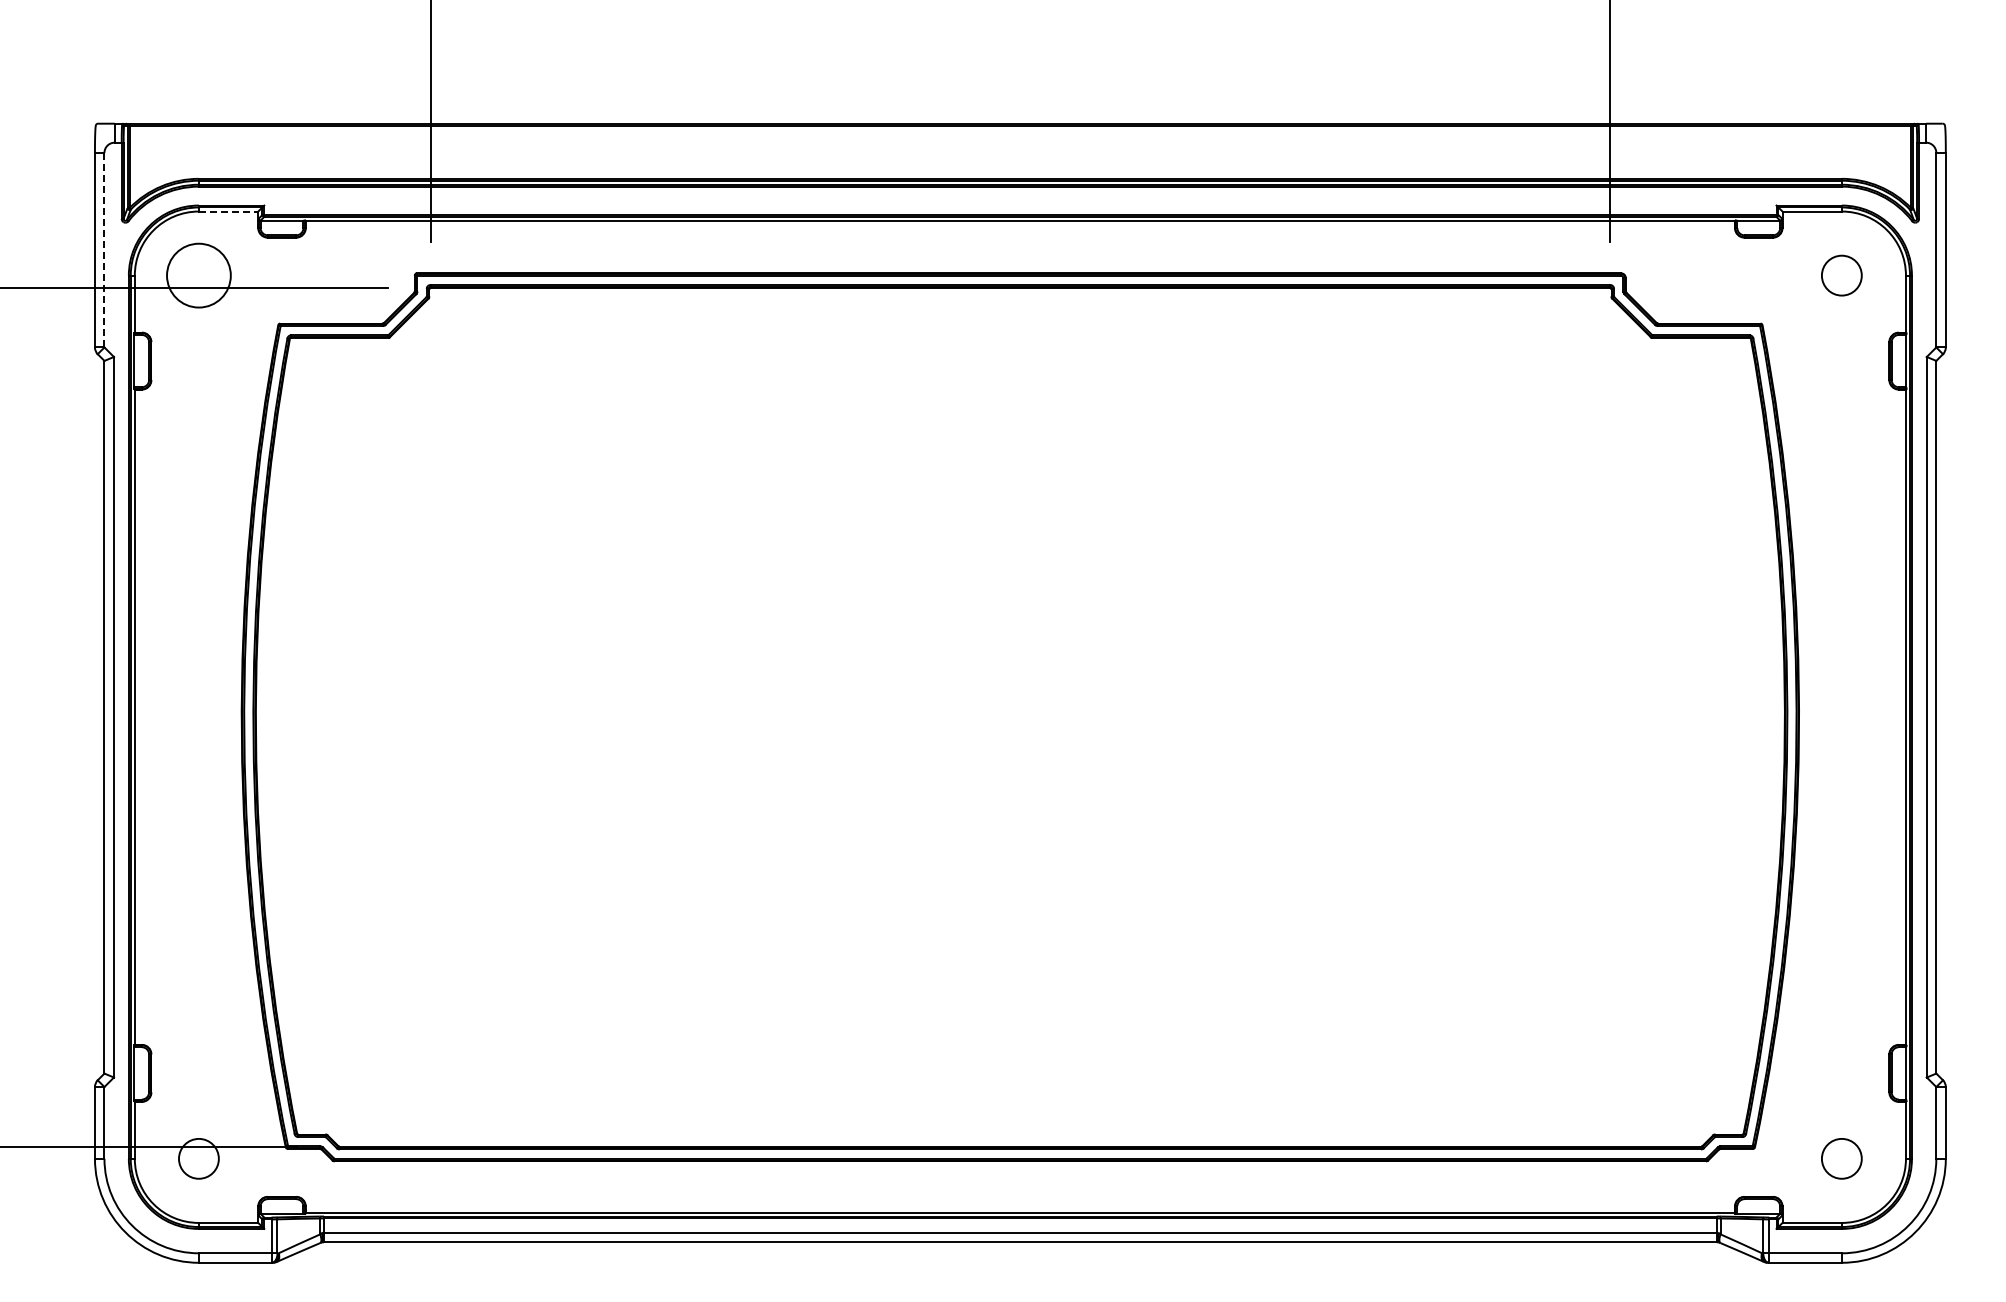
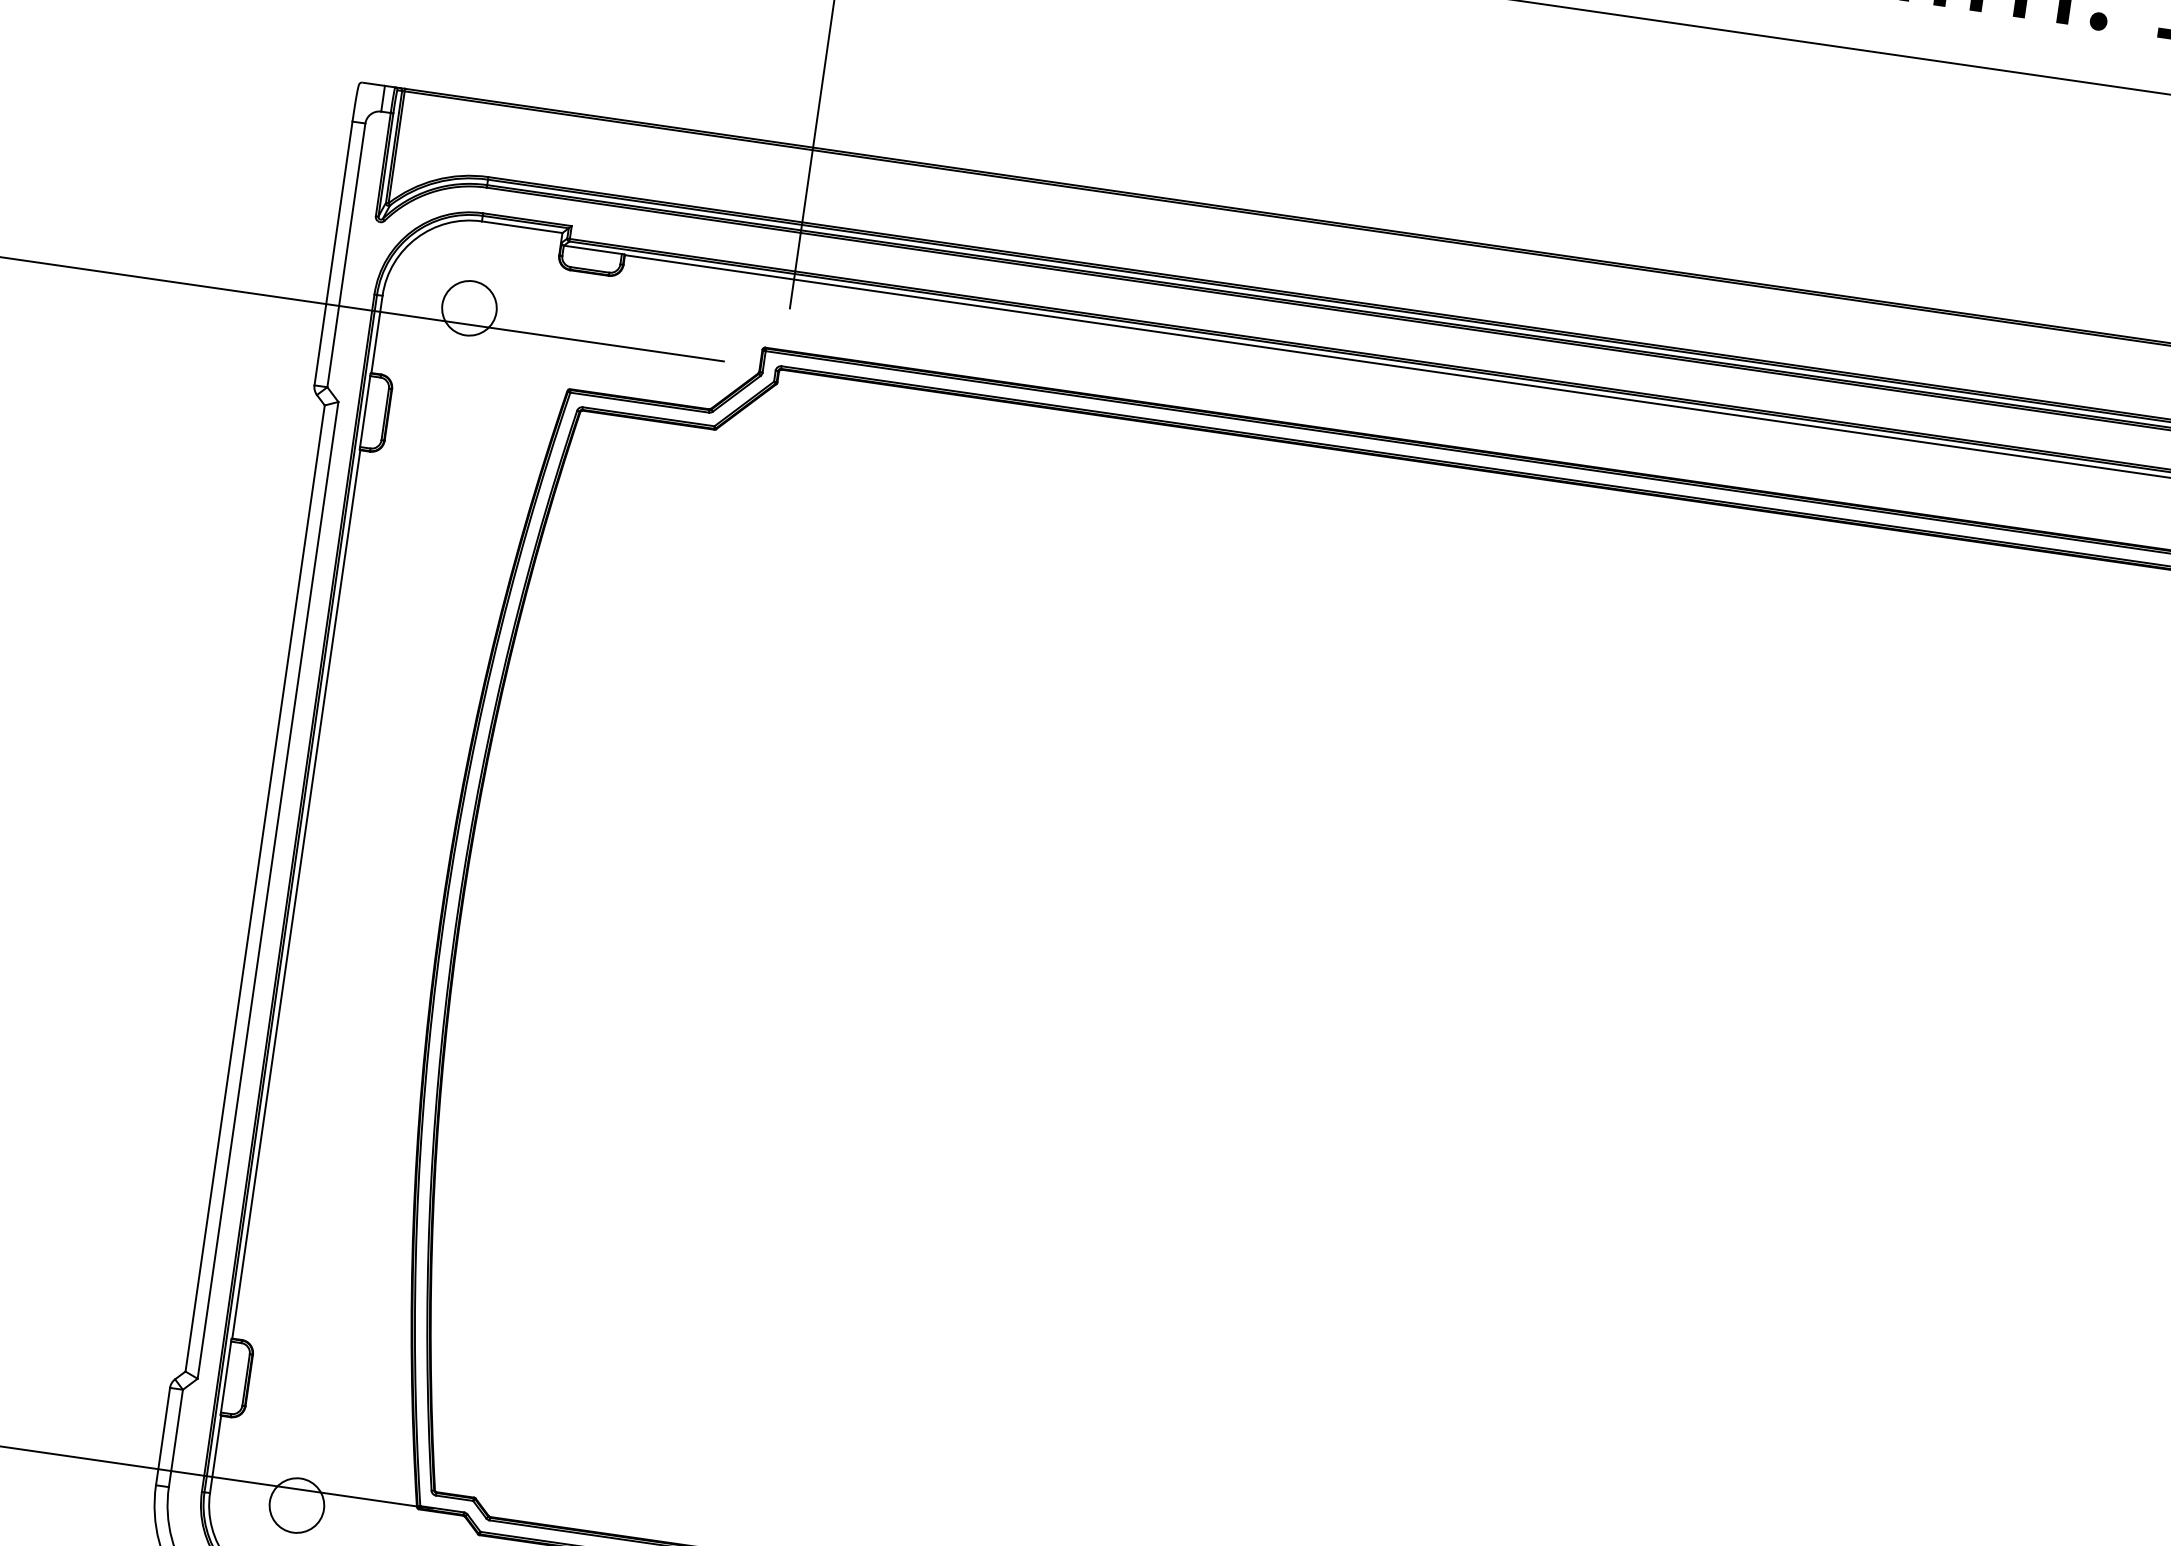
line: (228, 211) -> (522, 227), dashed -> solid
line: (104, 249) -> (346, 254), dashed -> solid
circle: (198, 275) -> (468, 308), size x0.62

